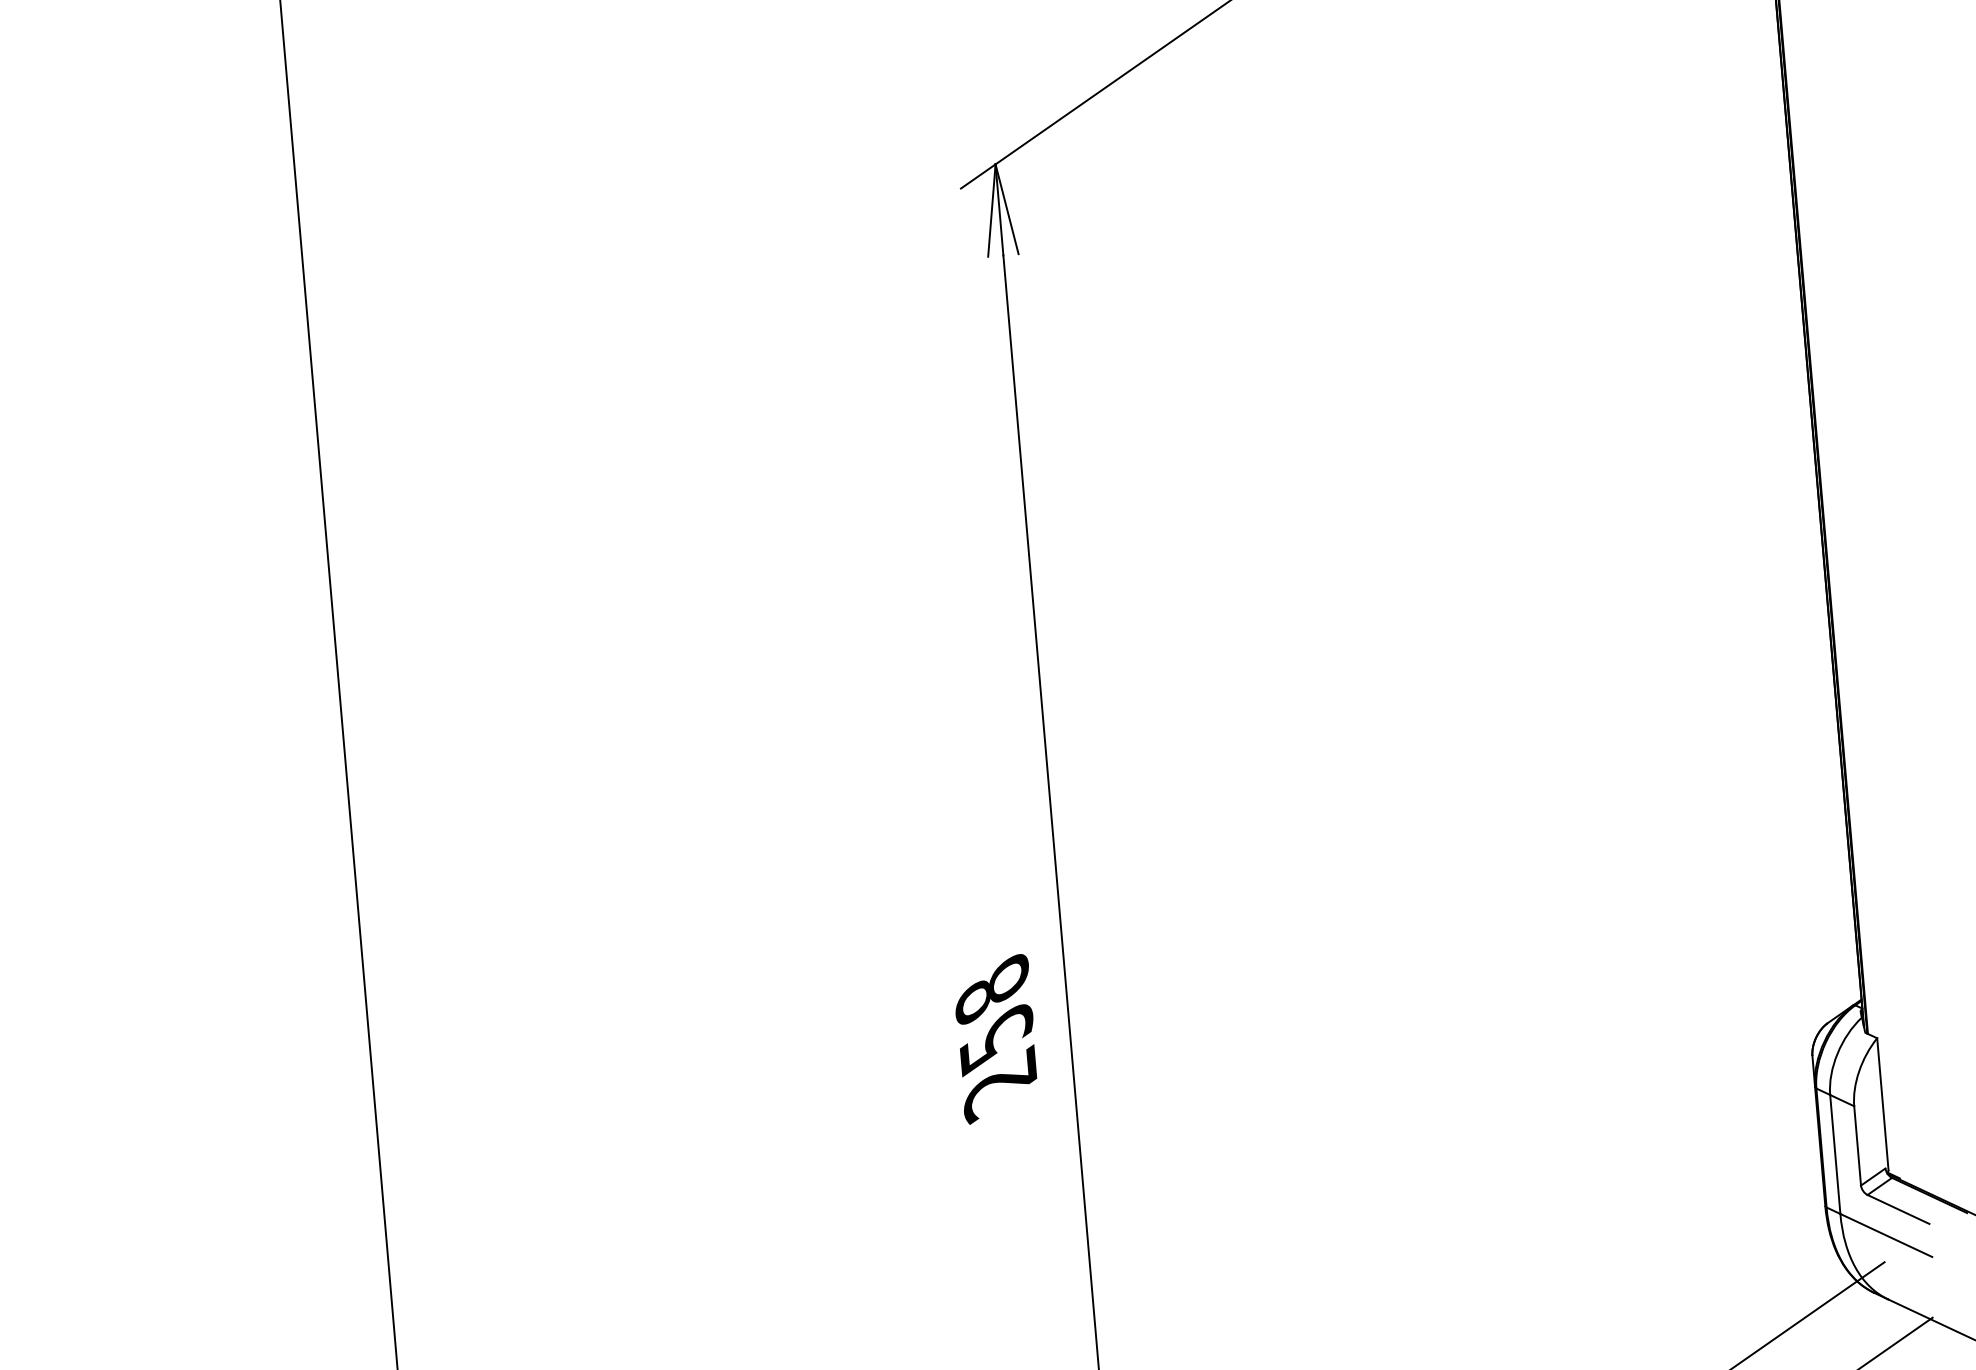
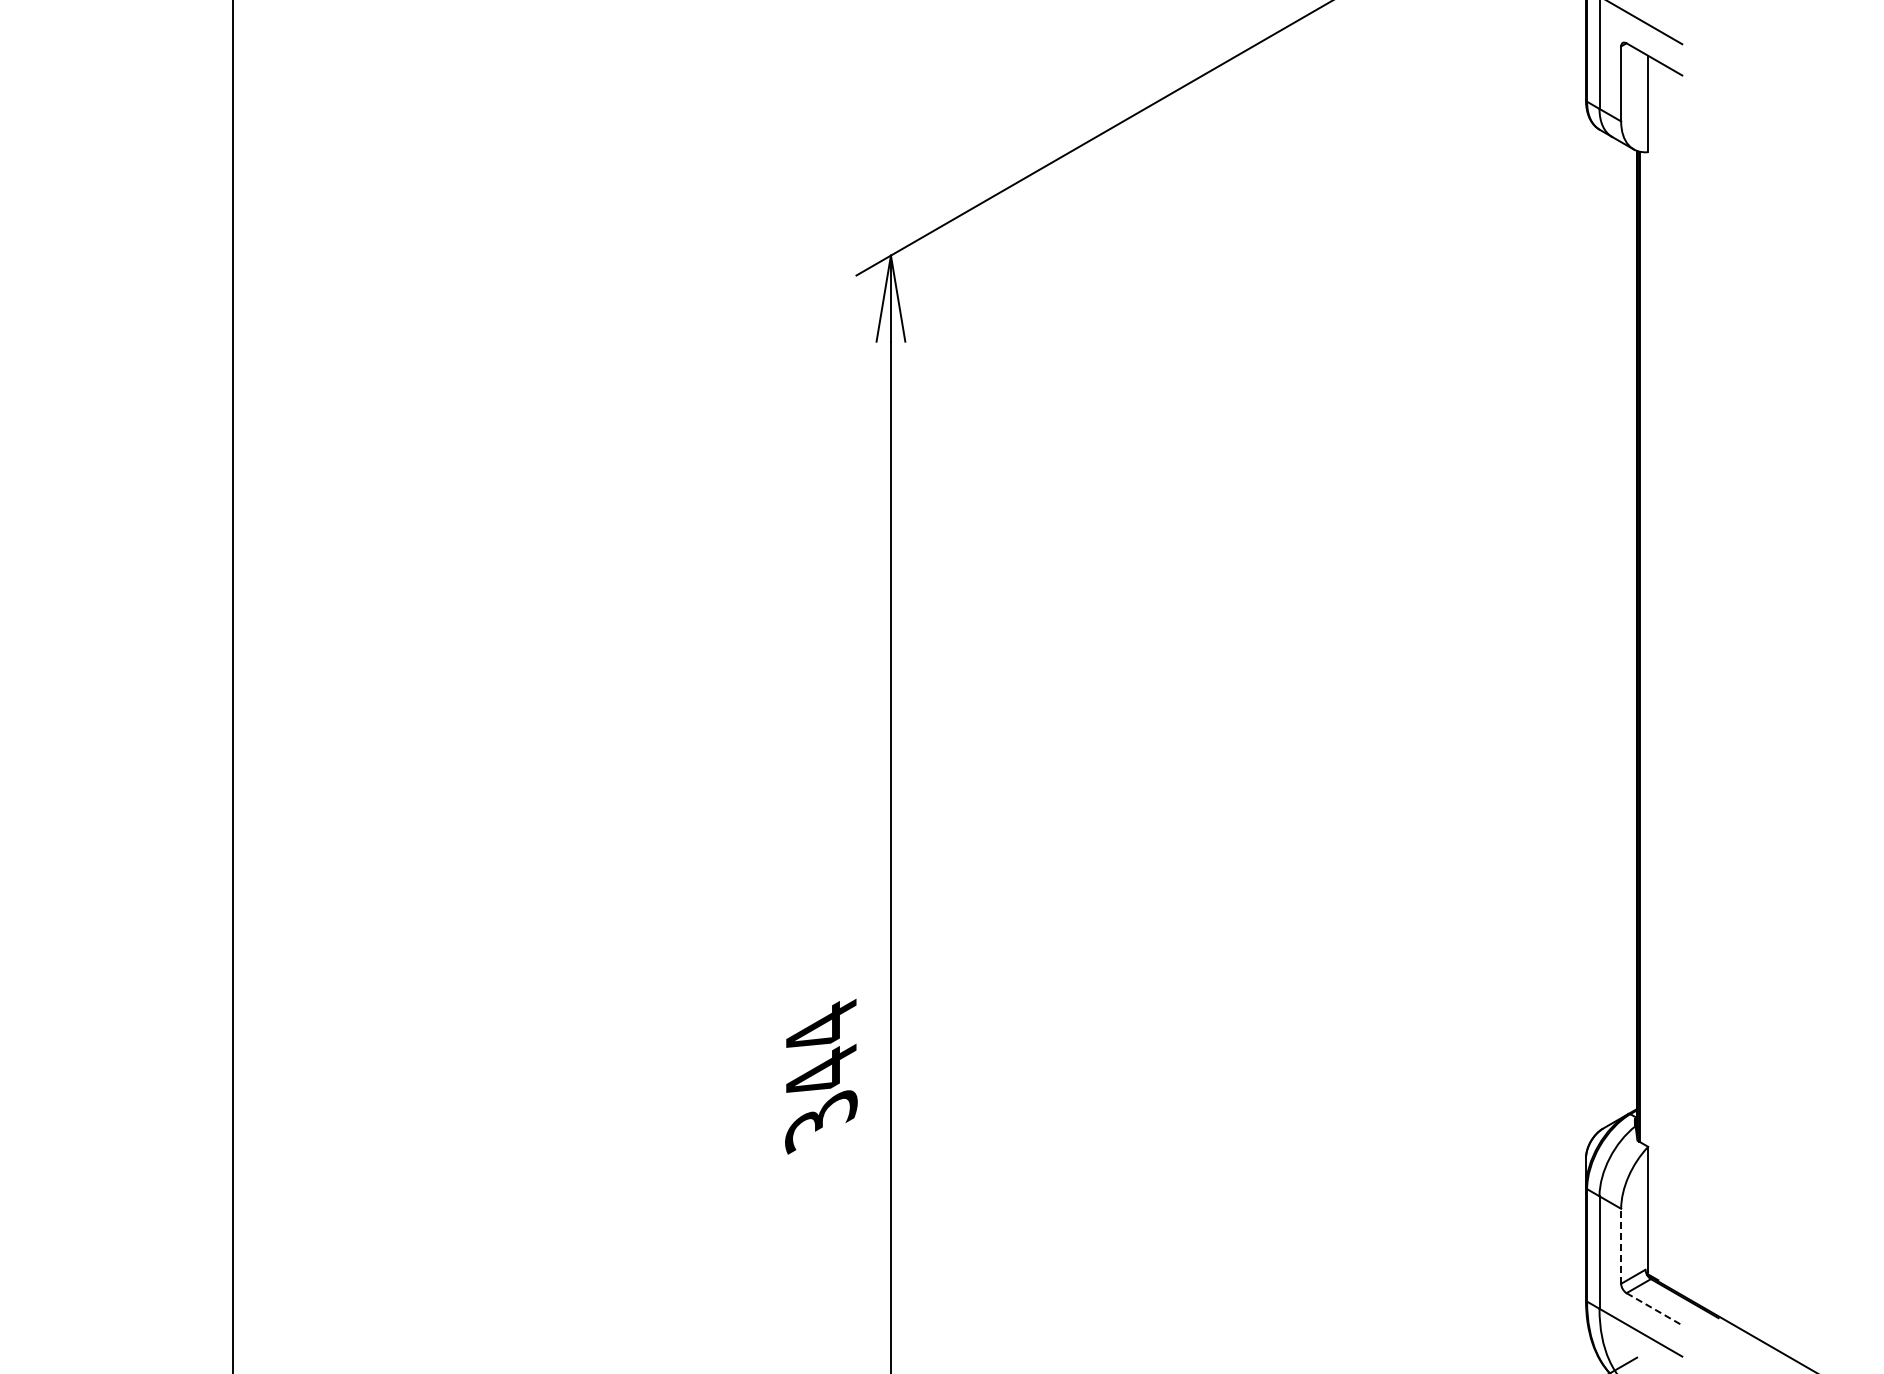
text: (996, 1038) -> (821, 1076), 258 -> 344
line: (1857, 1145) -> (1621, 1245), solid -> dashed
line: (1898, 1209) -> (1654, 1309), solid -> dashed

